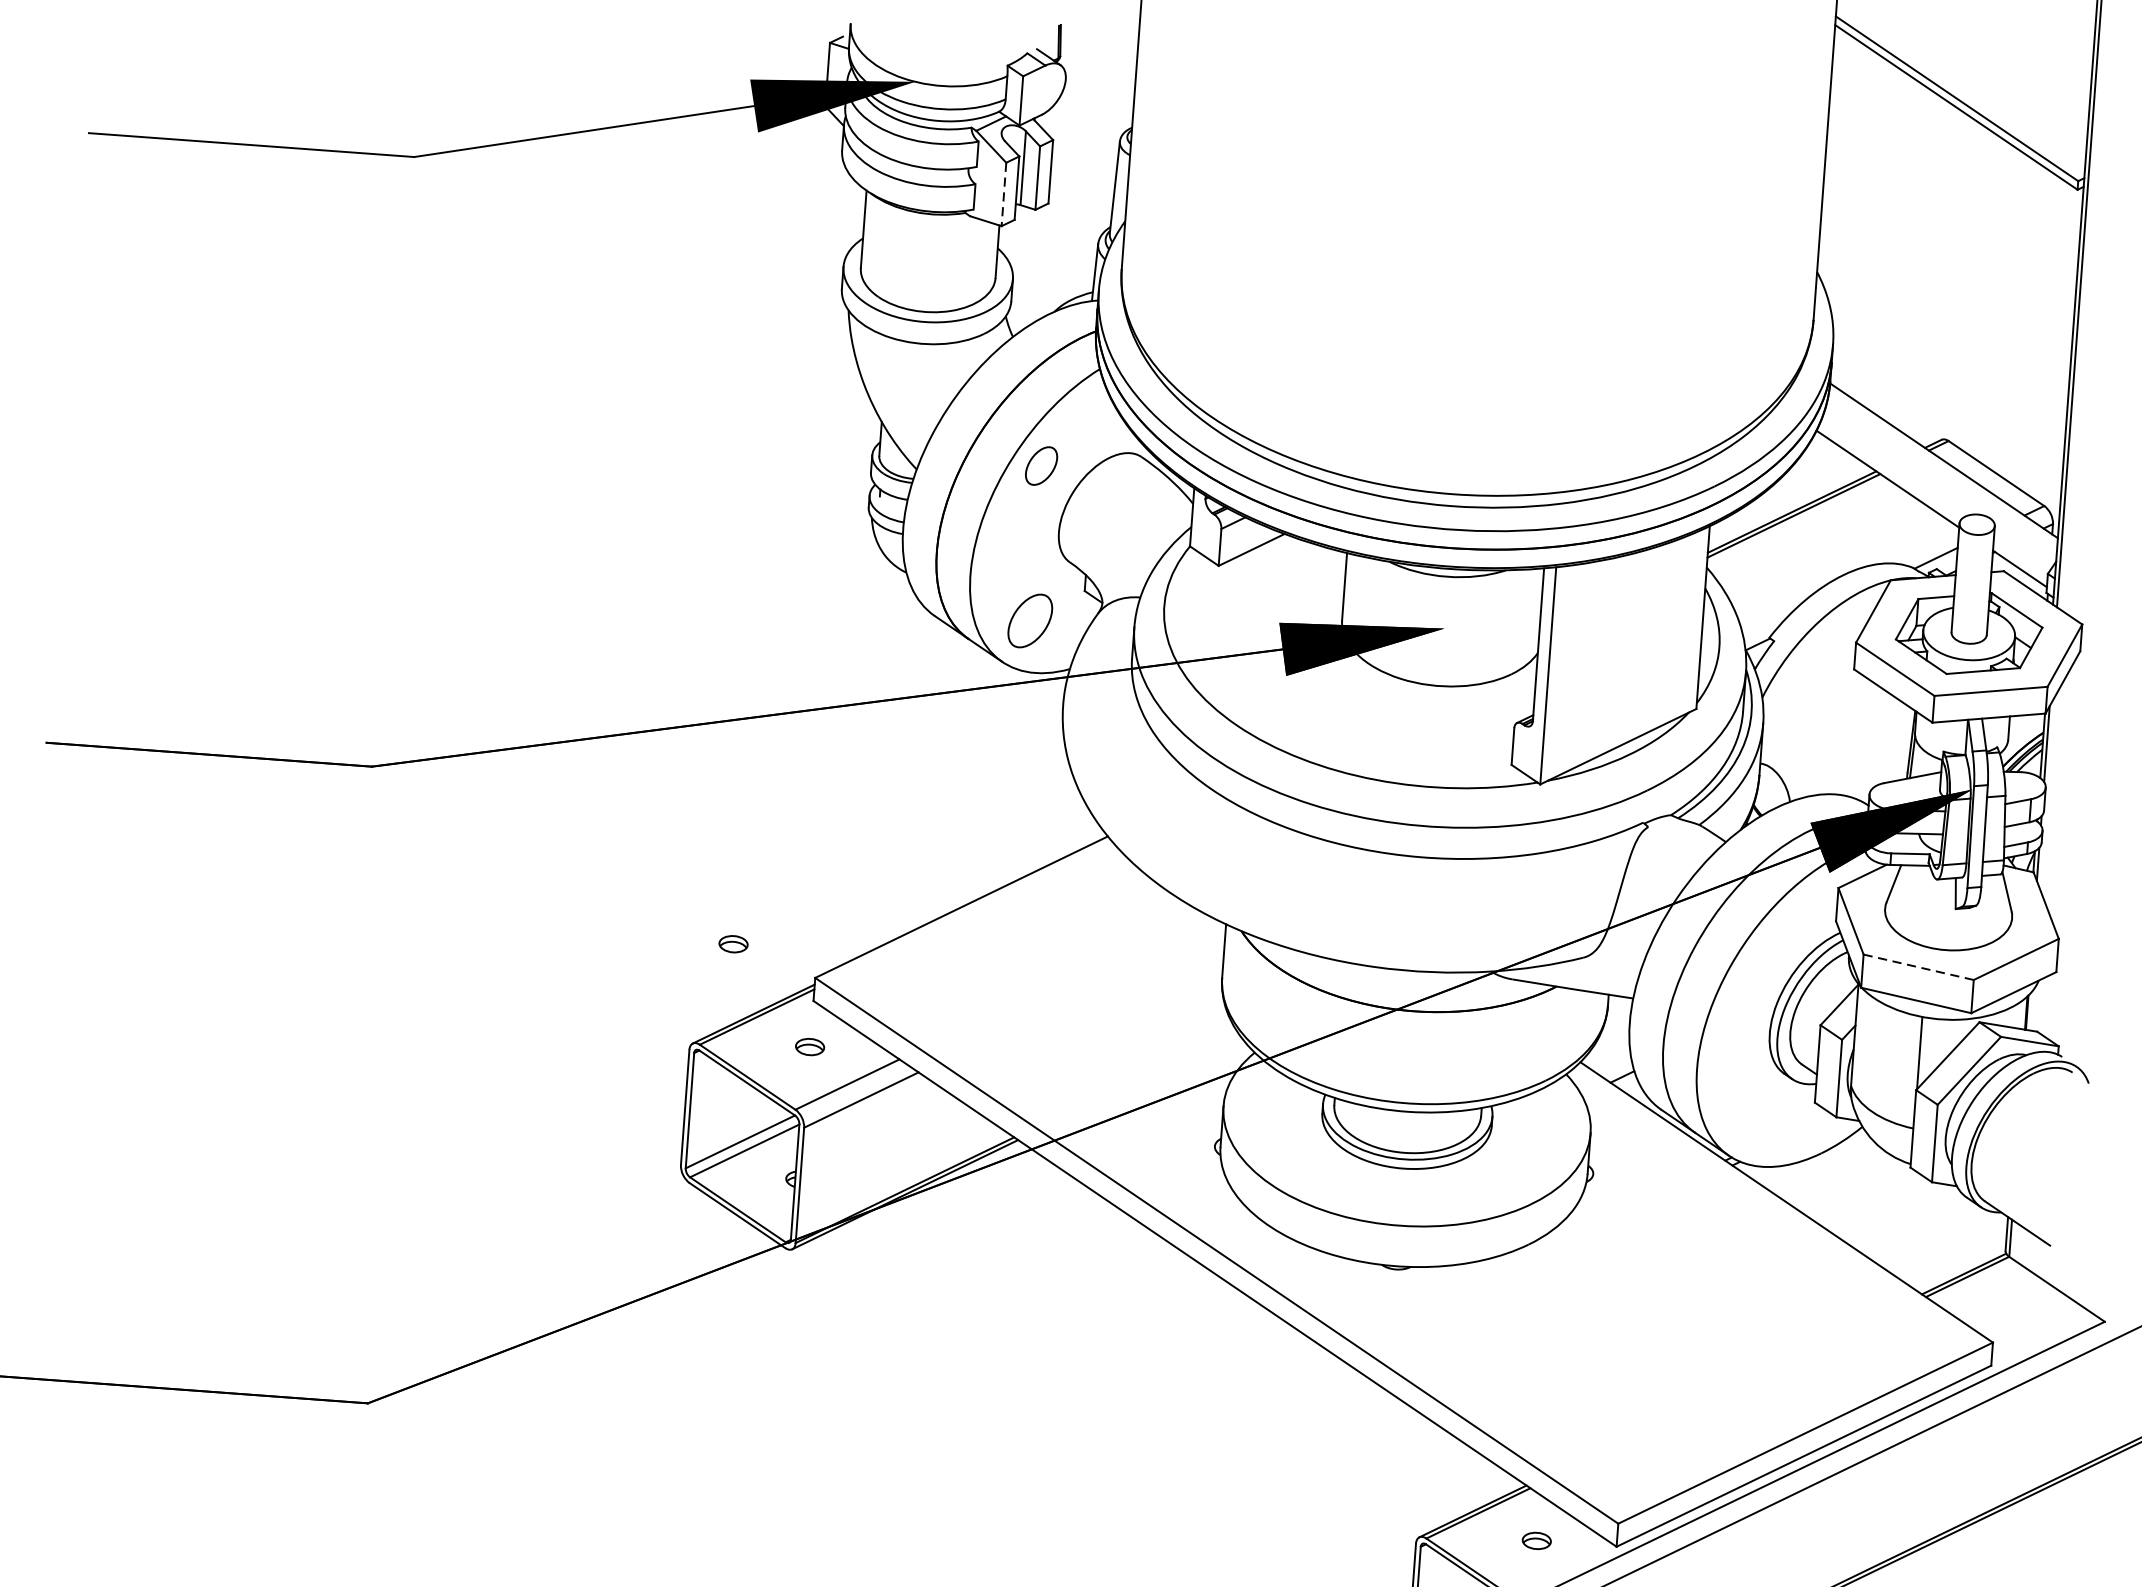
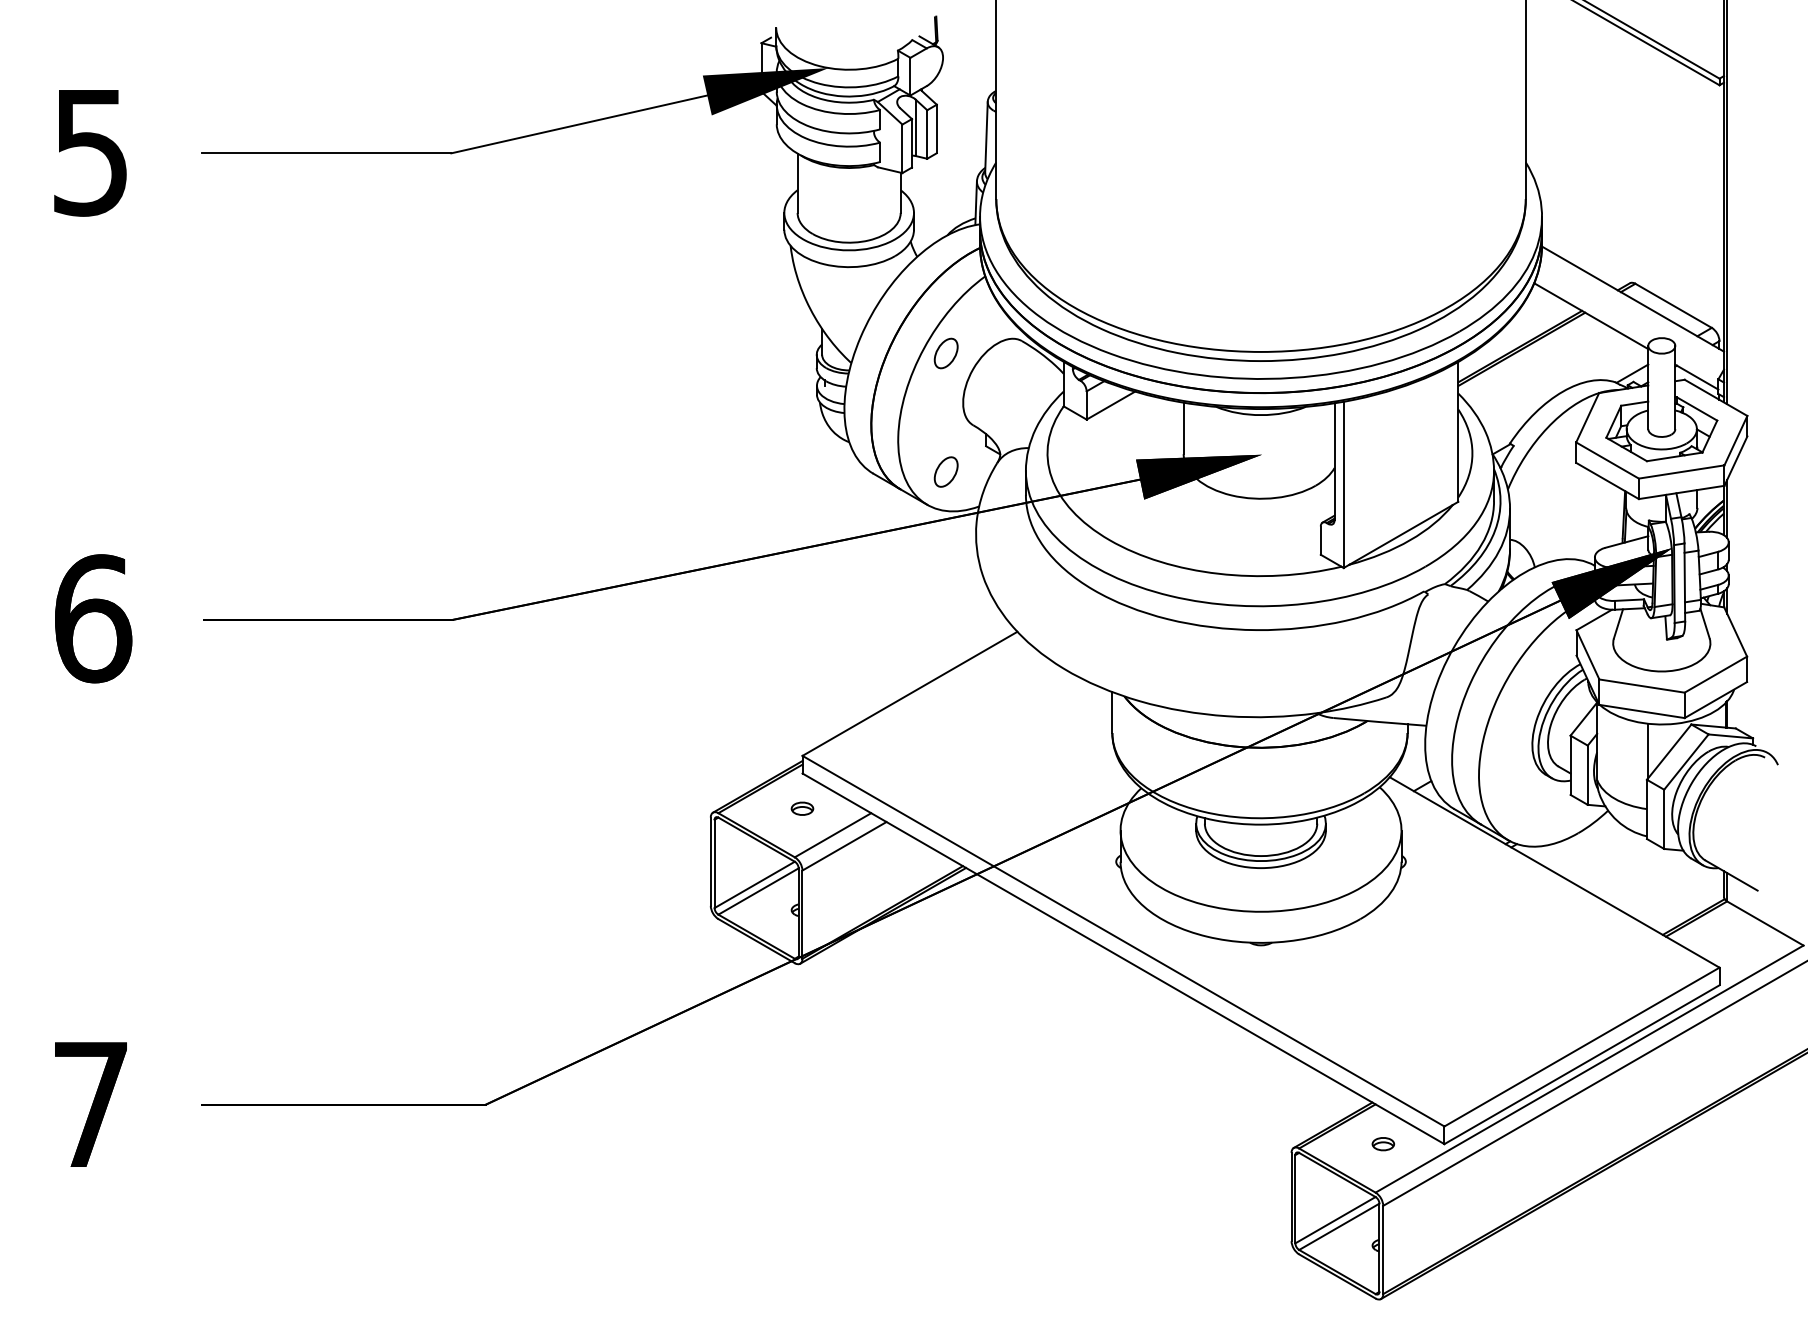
line: (1004, 195) -> (902, 149), dashed -> solid
part: (1029, 620) -> (945, 471), size x0.71
part: (733, 943) -> (738, 734), removed
line: (1919, 967) -> (1642, 686), dashed -> solid

